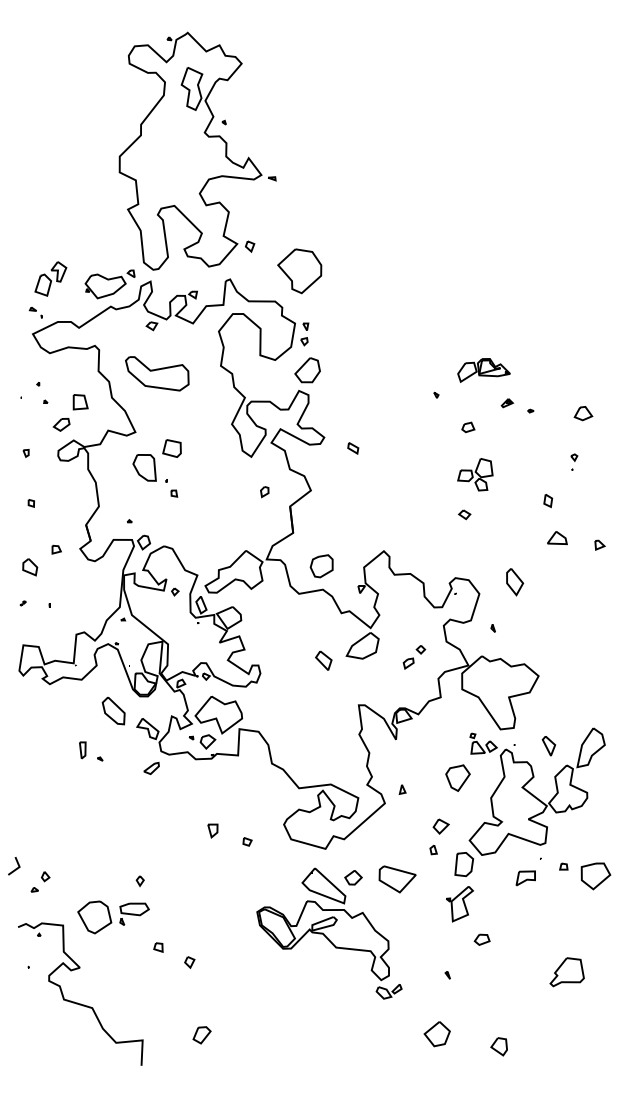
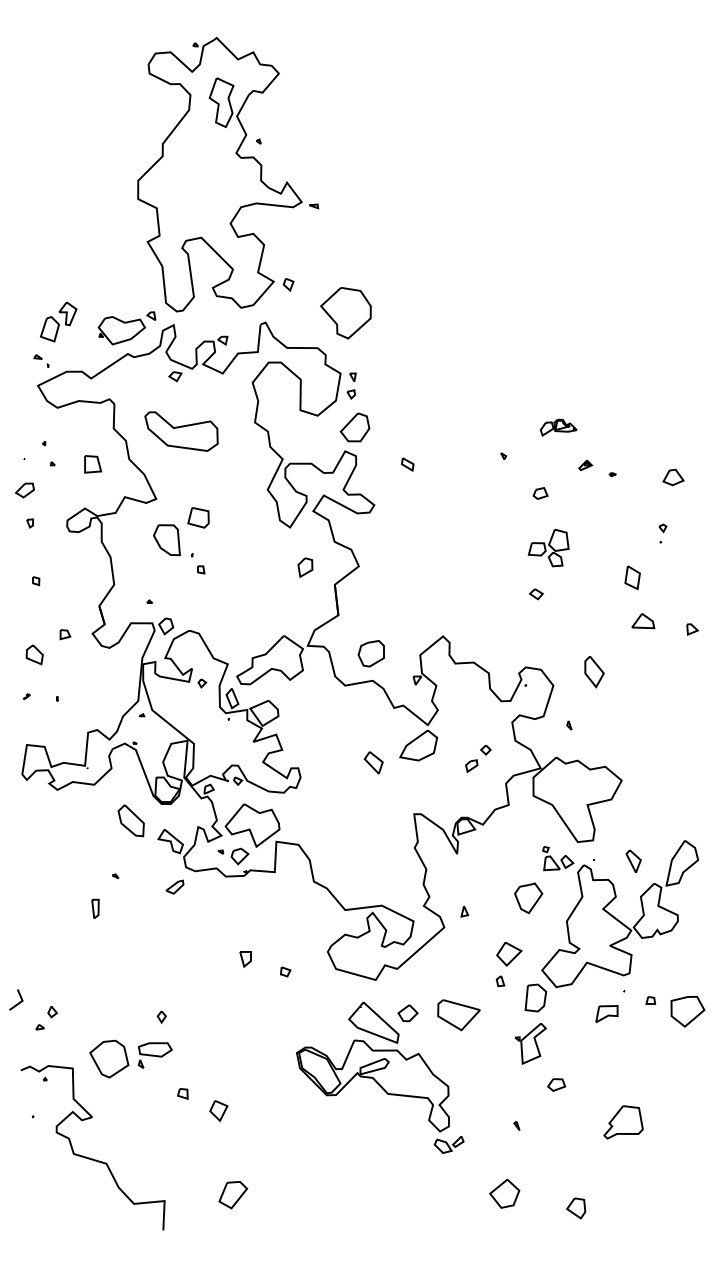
part: (483, 370) -> (558, 427), size x0.6
part: (61, 424) -> (24, 490), moved
part: (353, 448) -> (408, 464), moved
part: (264, 492) -> (305, 568), size x1.6
part: (548, 501) -> (633, 578), size x1.6
part: (82, 750) -> (95, 909), moved
part: (440, 826) -> (508, 954), size x1.4
part: (189, 962) -> (218, 1111), size x1.6
part: (566, 972) -> (622, 1122), moved
part: (201, 1035) -> (232, 1195), size x1.4

